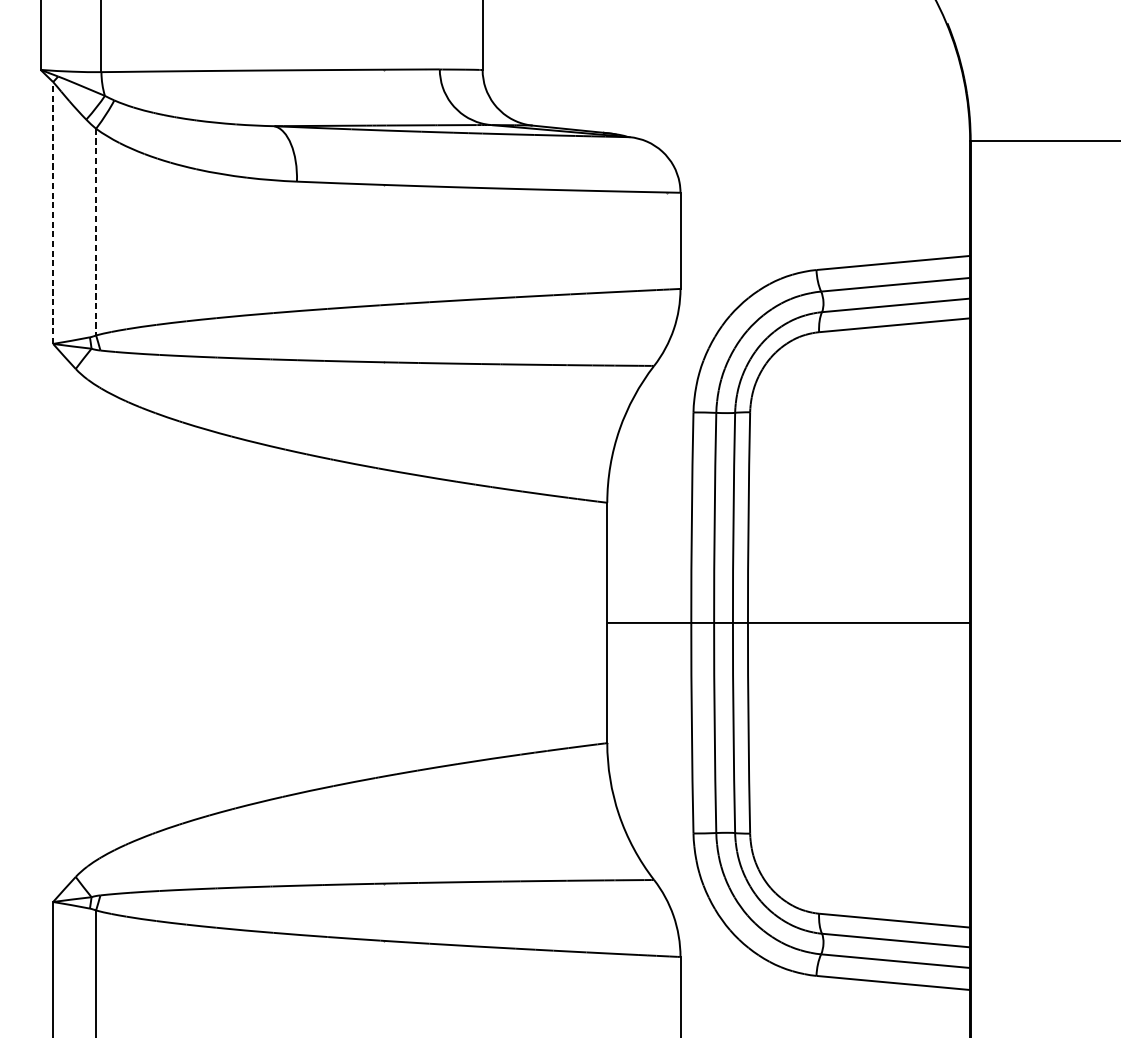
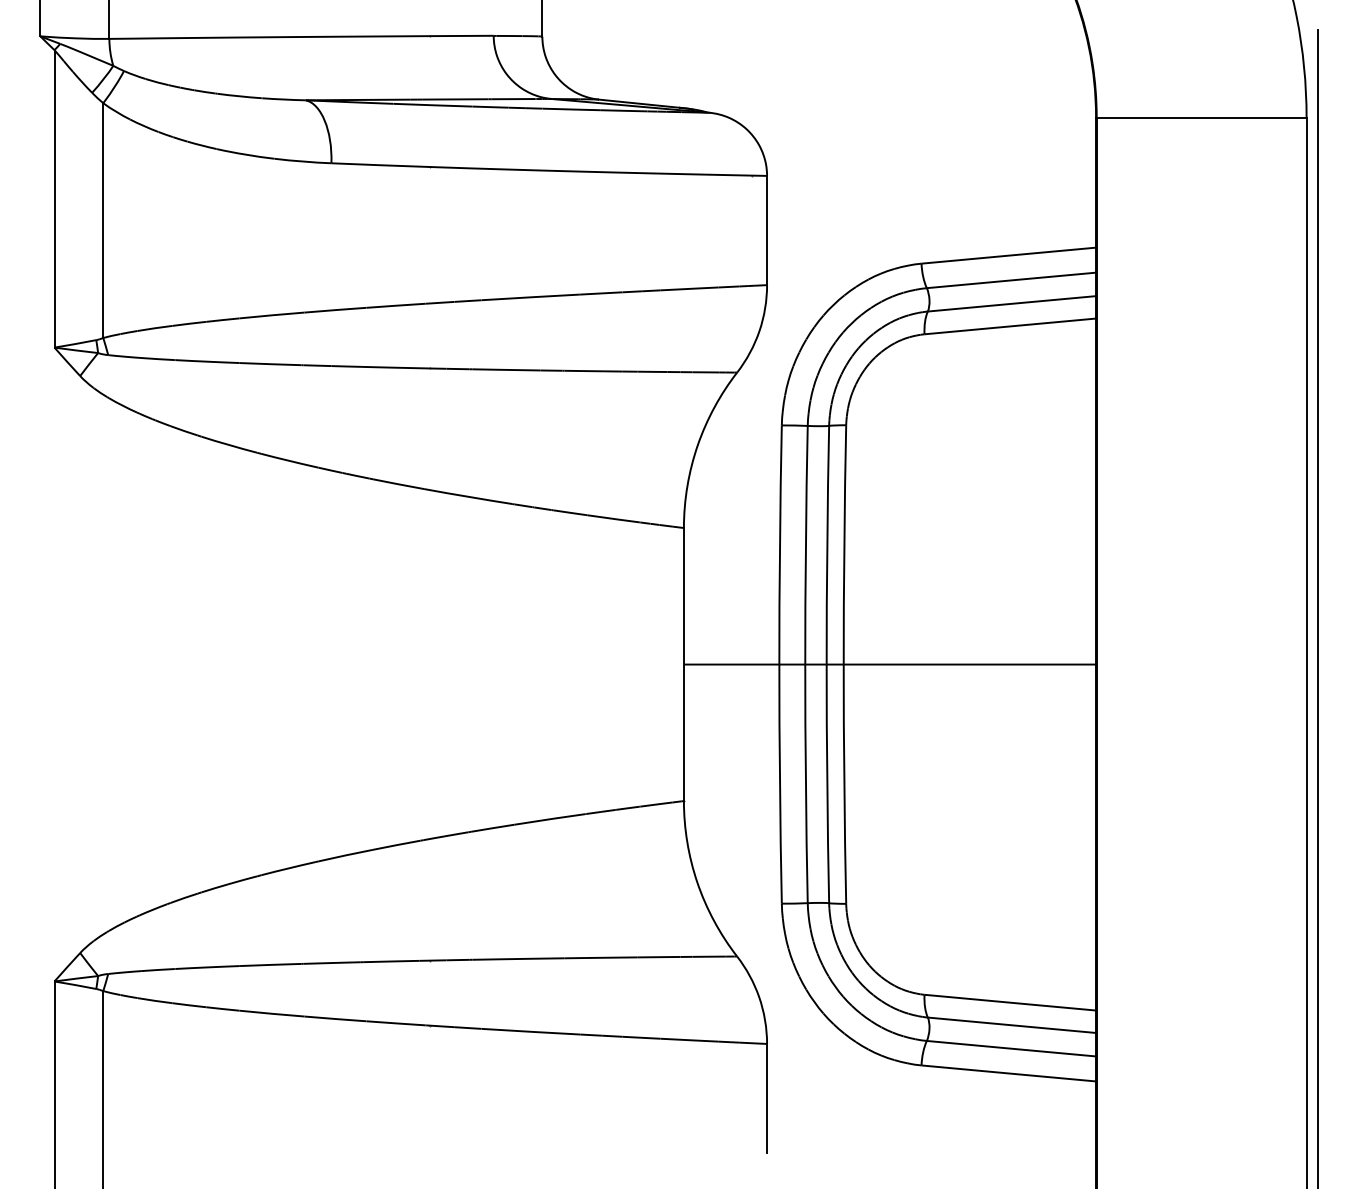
line: (53, 212) -> (54, 198), dashed -> solid
line: (96, 232) -> (103, 221), dashed -> solid

